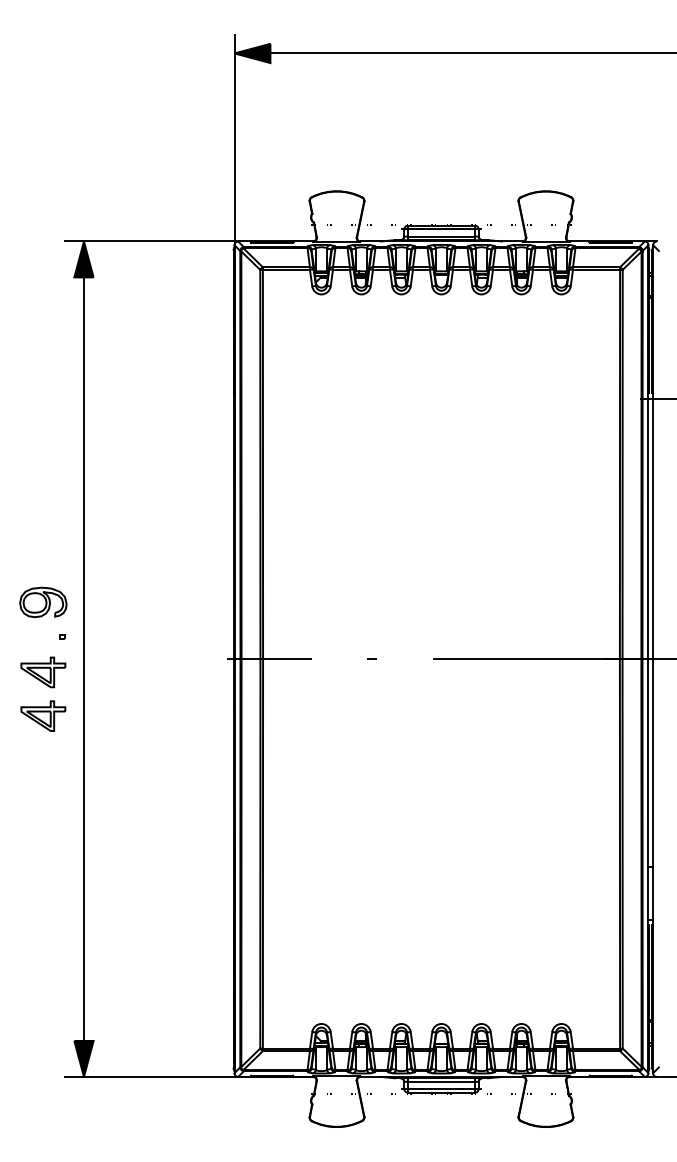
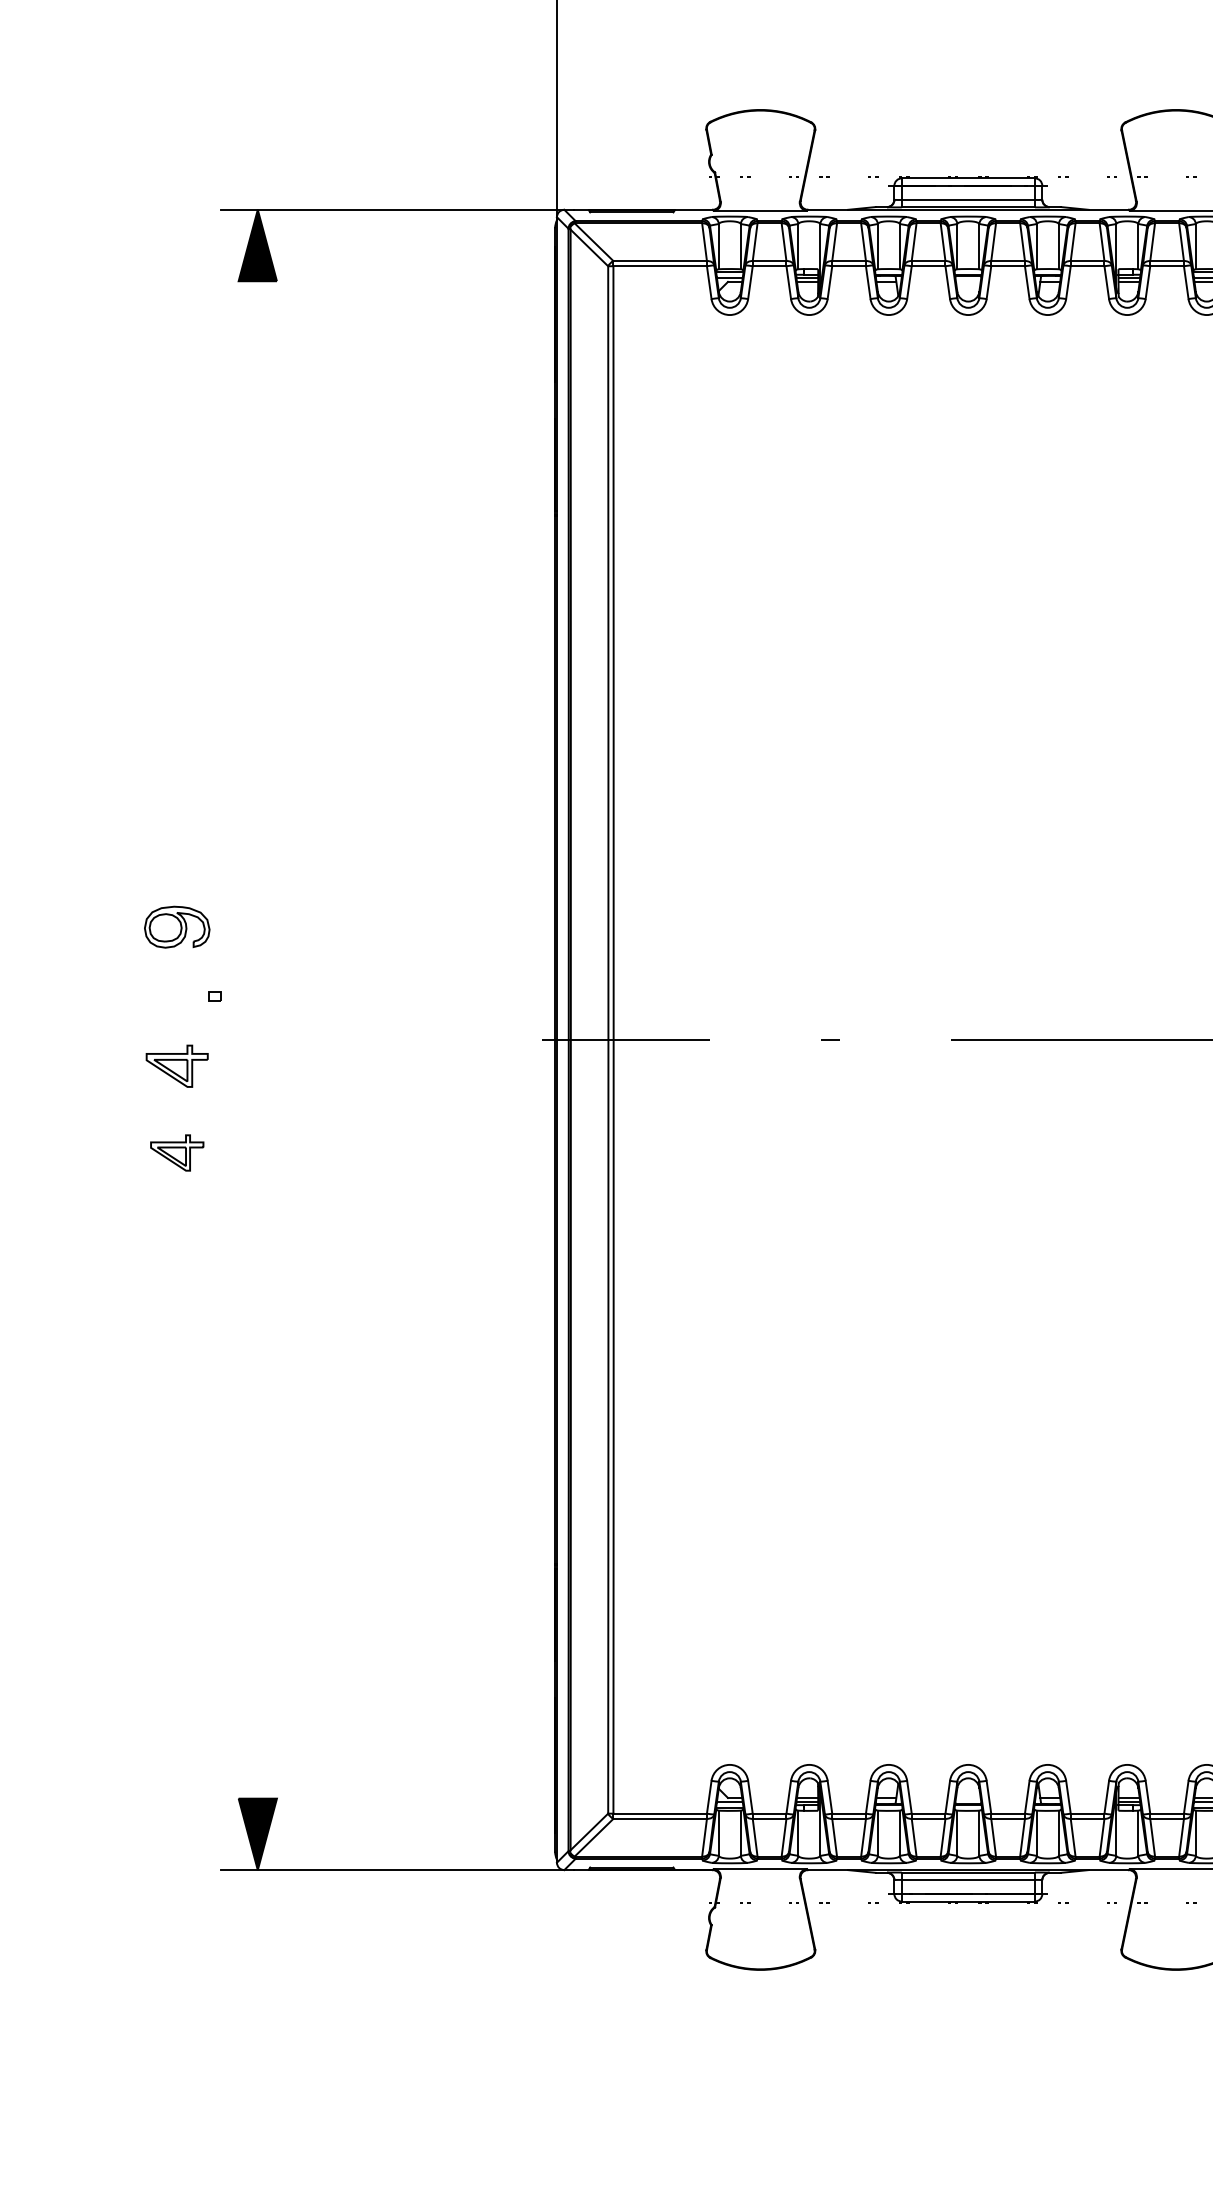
part: (43, 602) -> (177, 927), size x0.7
line: (83, 658) -> (256, 1038), removed
part: (43, 672) -> (177, 1066), size x0.7
part: (43, 715) -> (177, 1151), size x0.6

